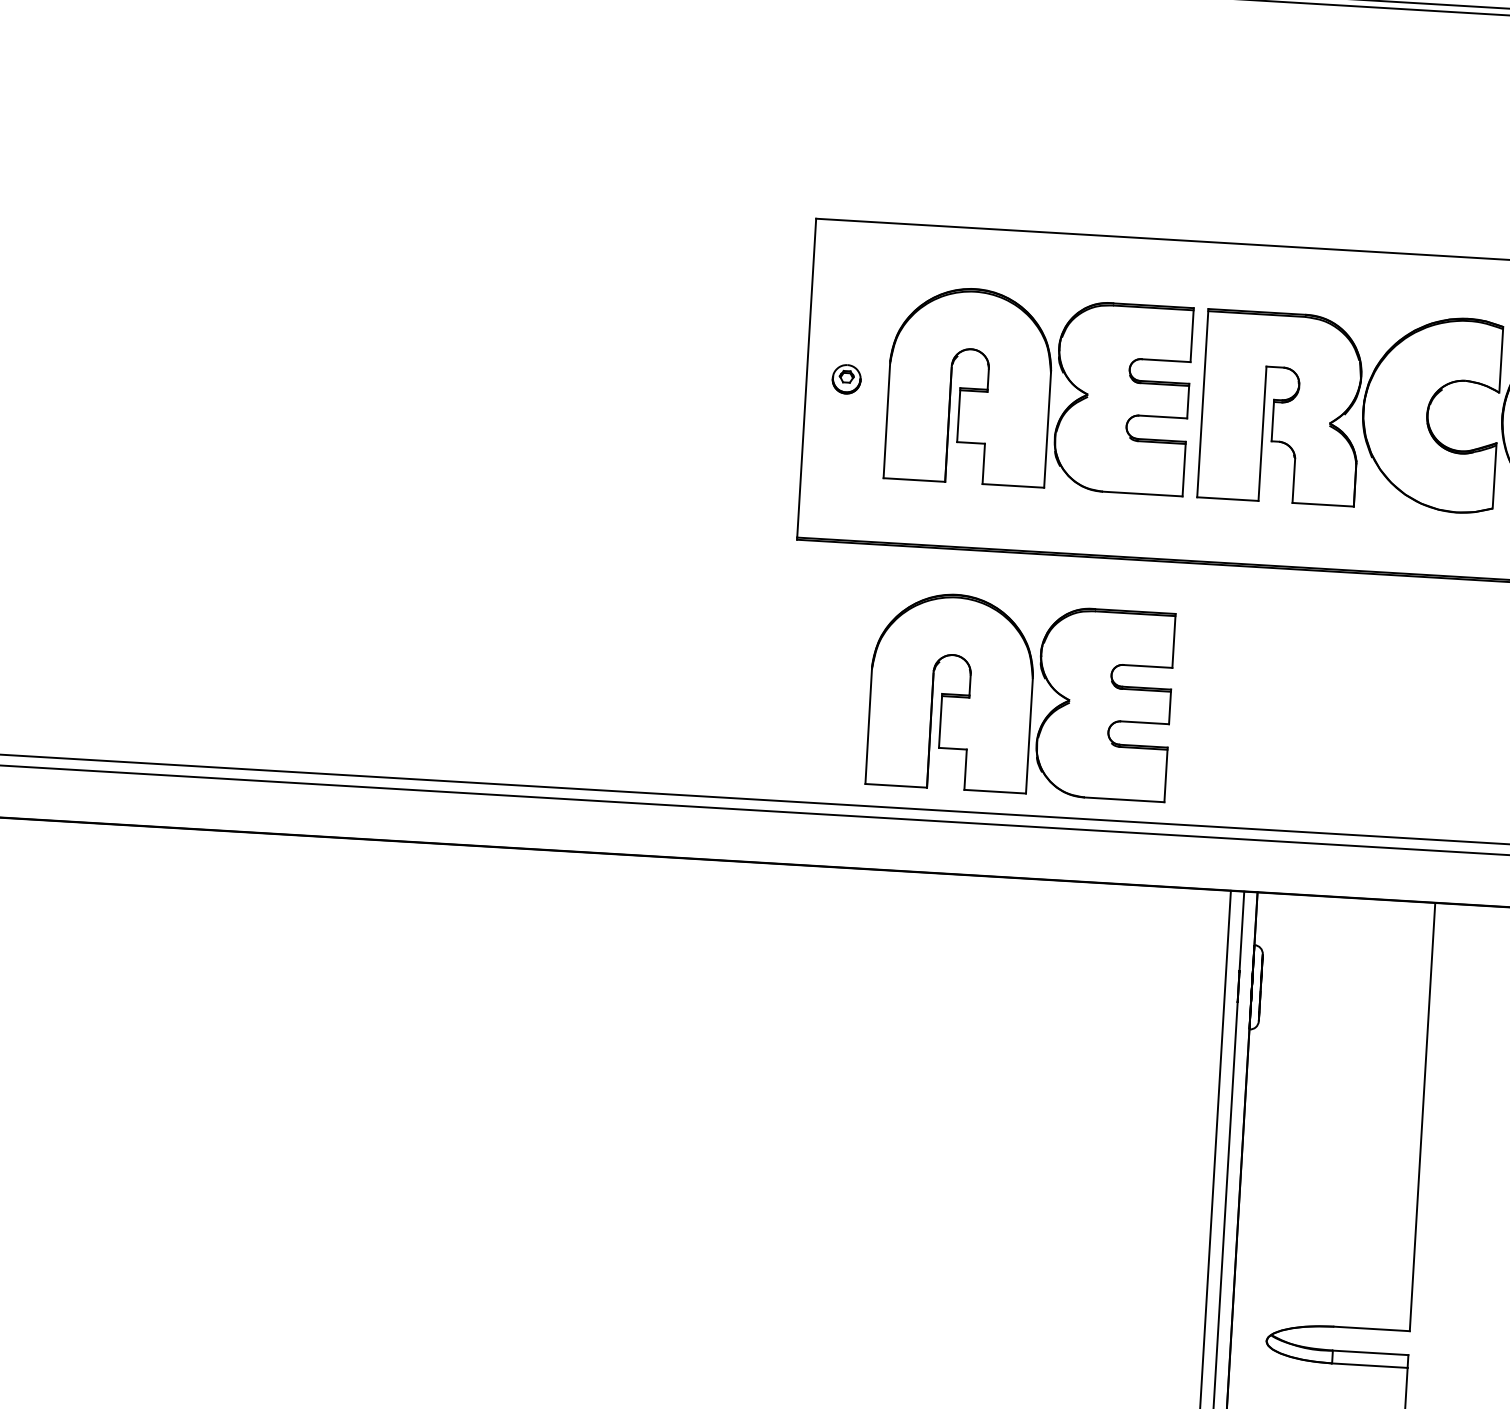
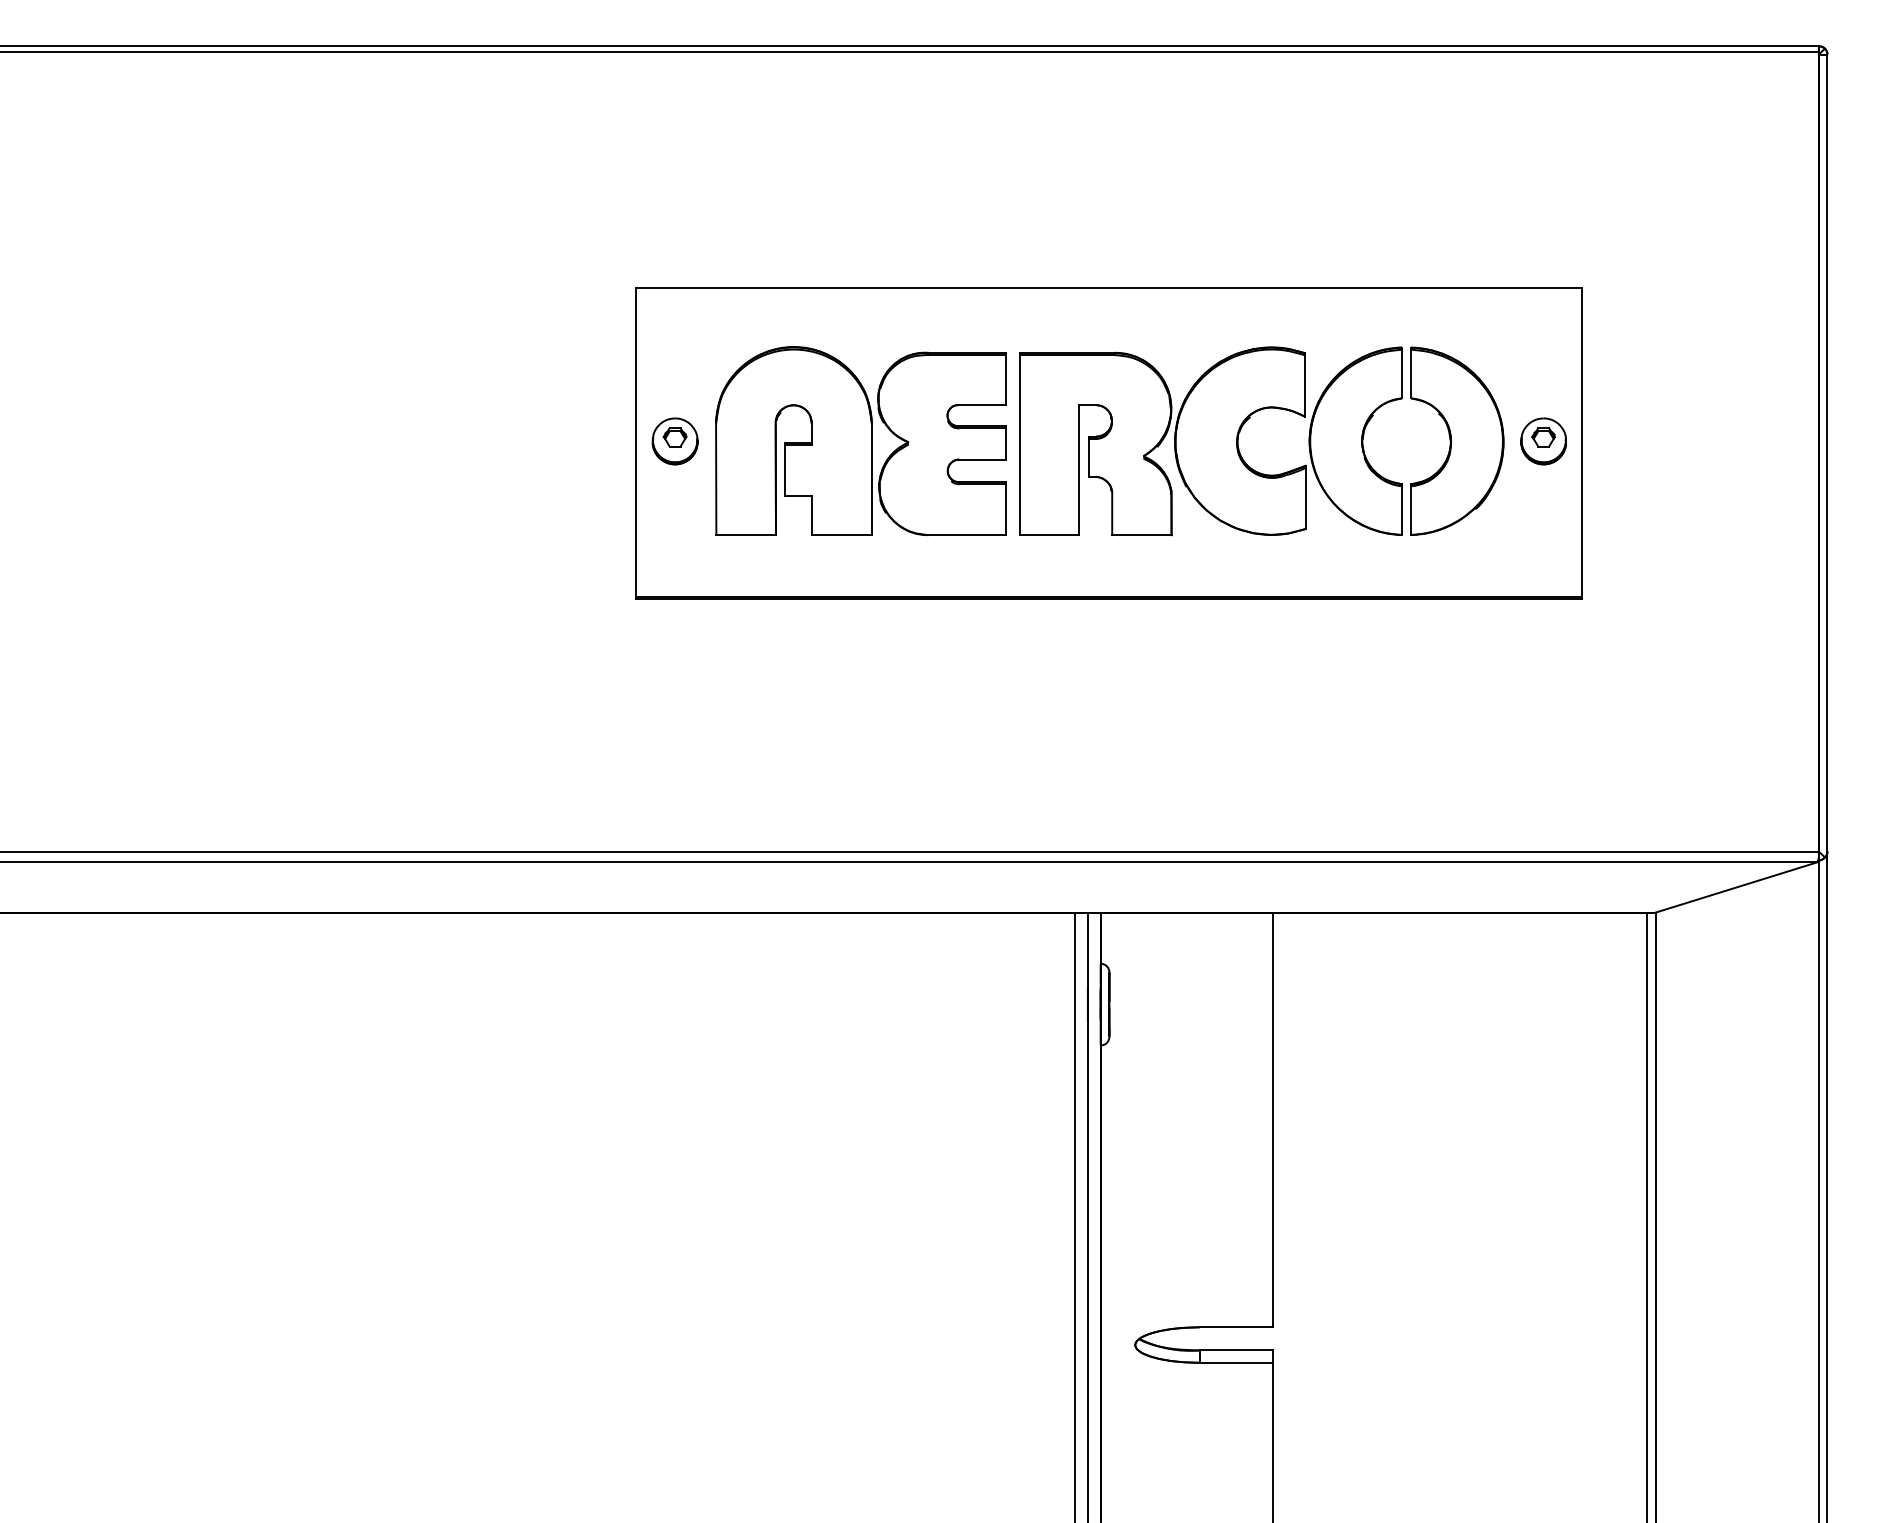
part: (846, 379) -> (674, 441), size x1.67
part: (1020, 695) -> (860, 736), removed

